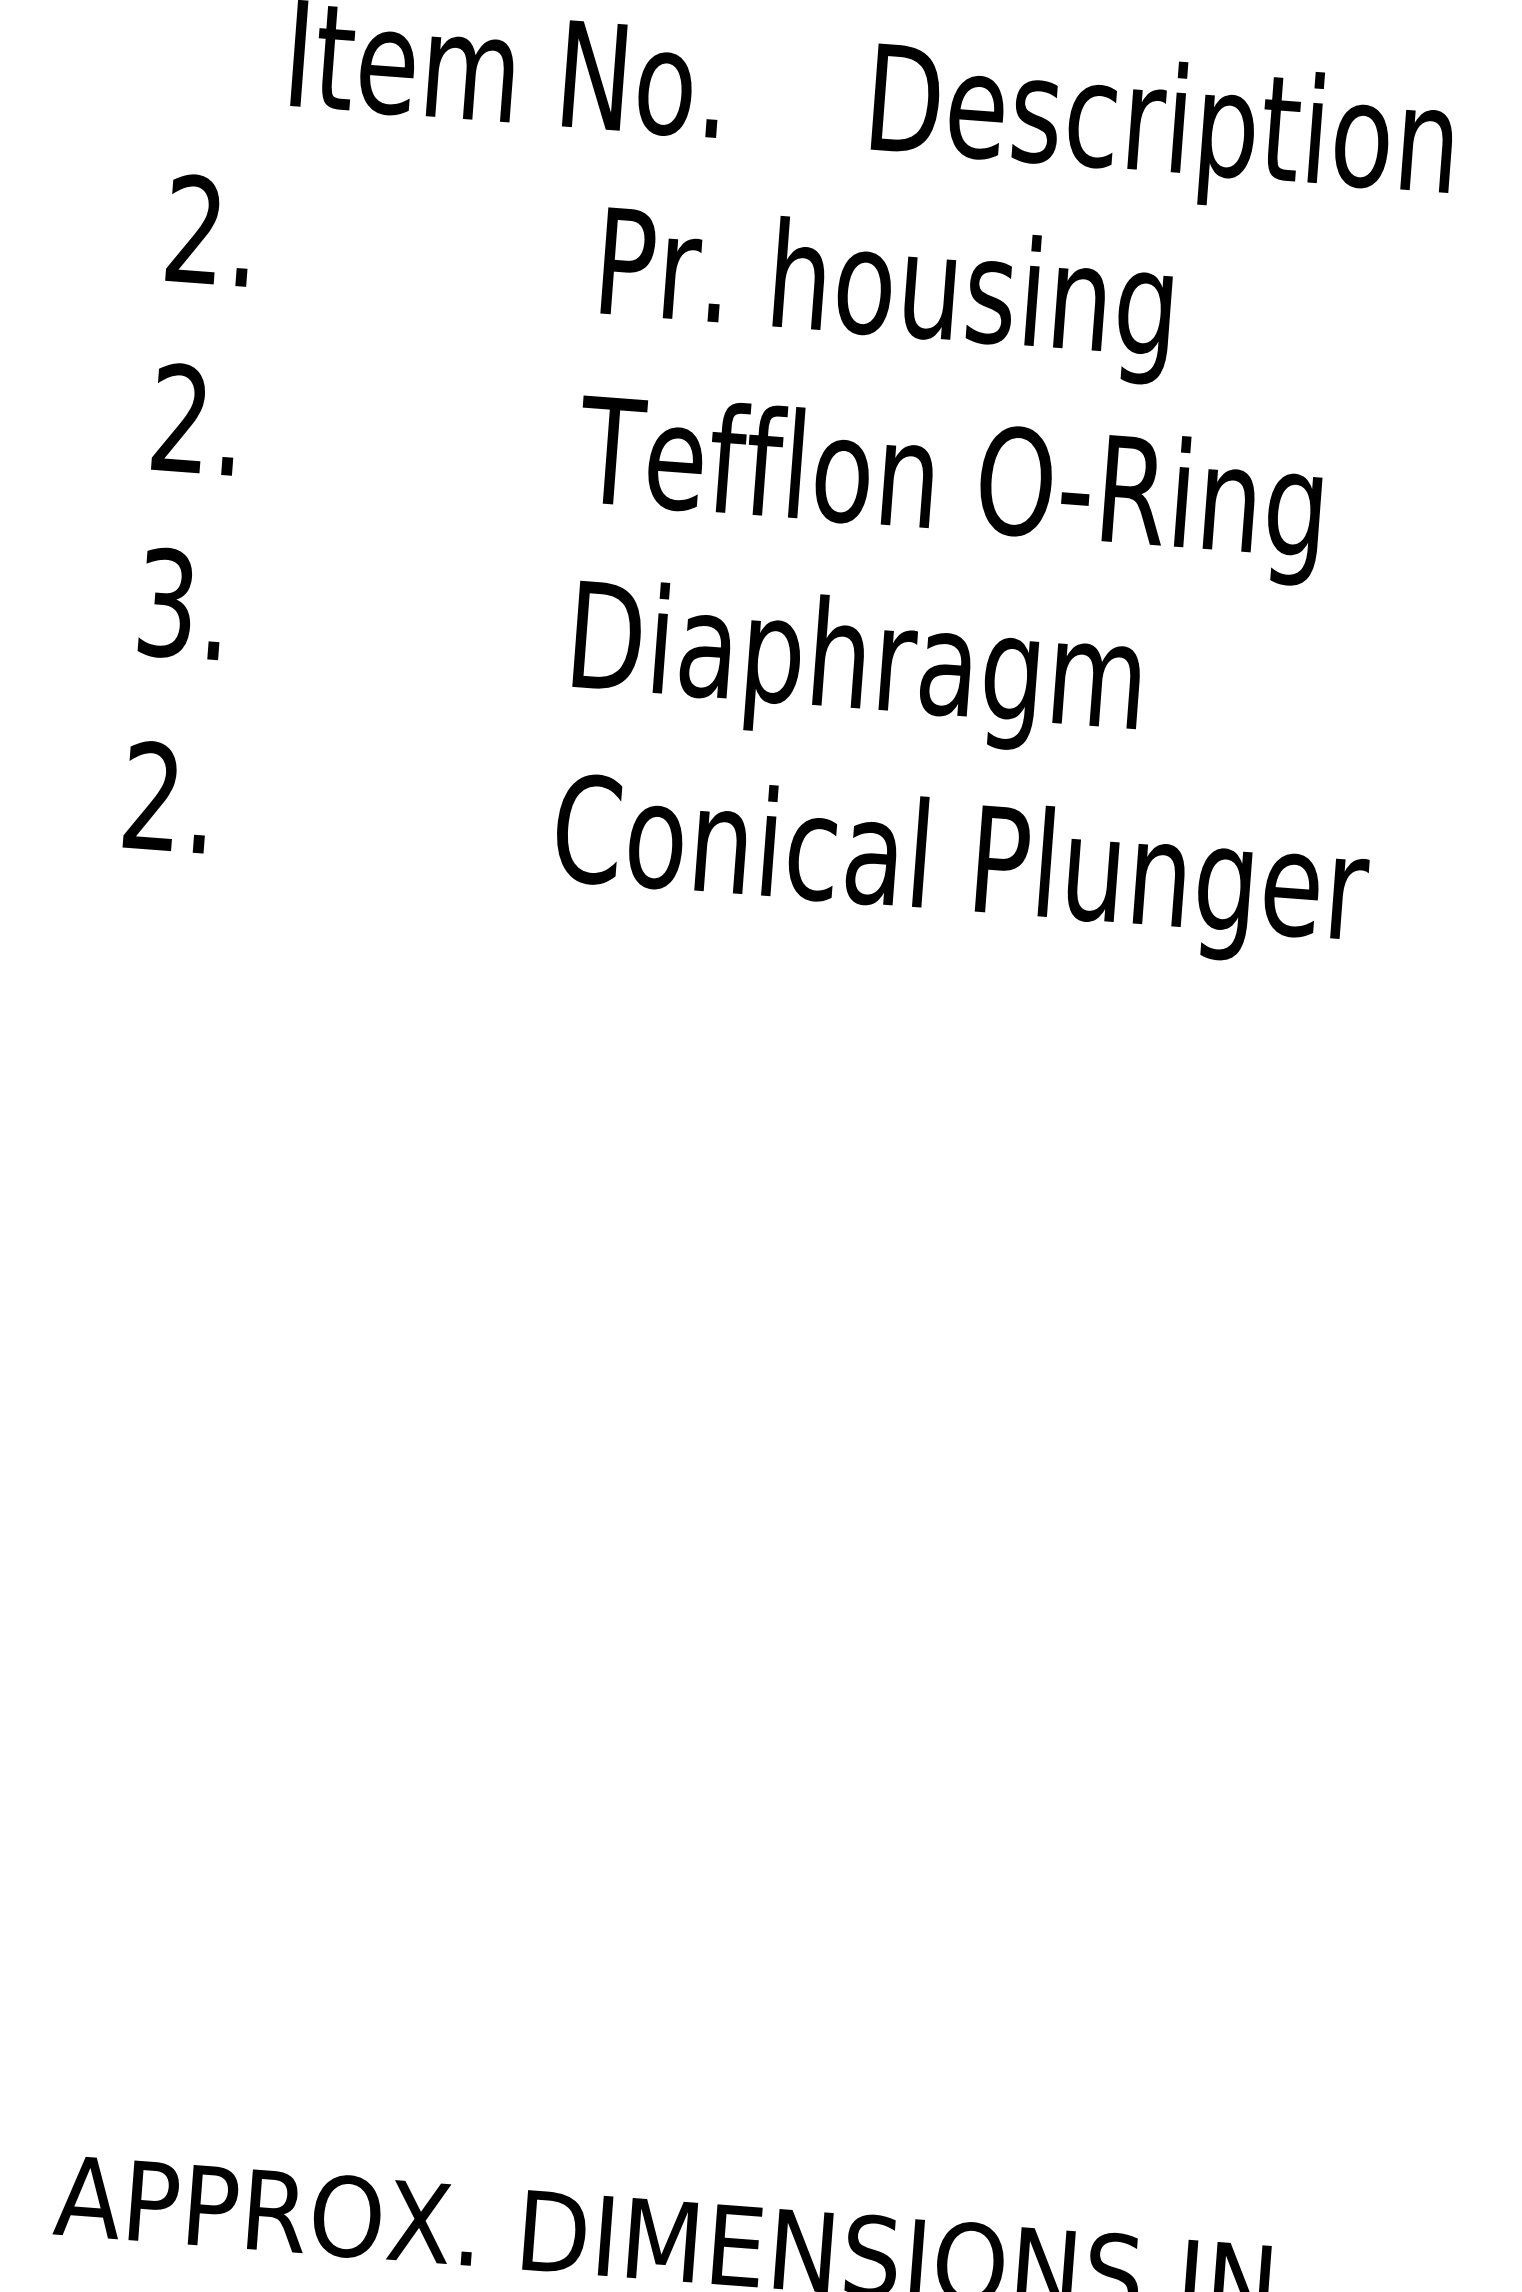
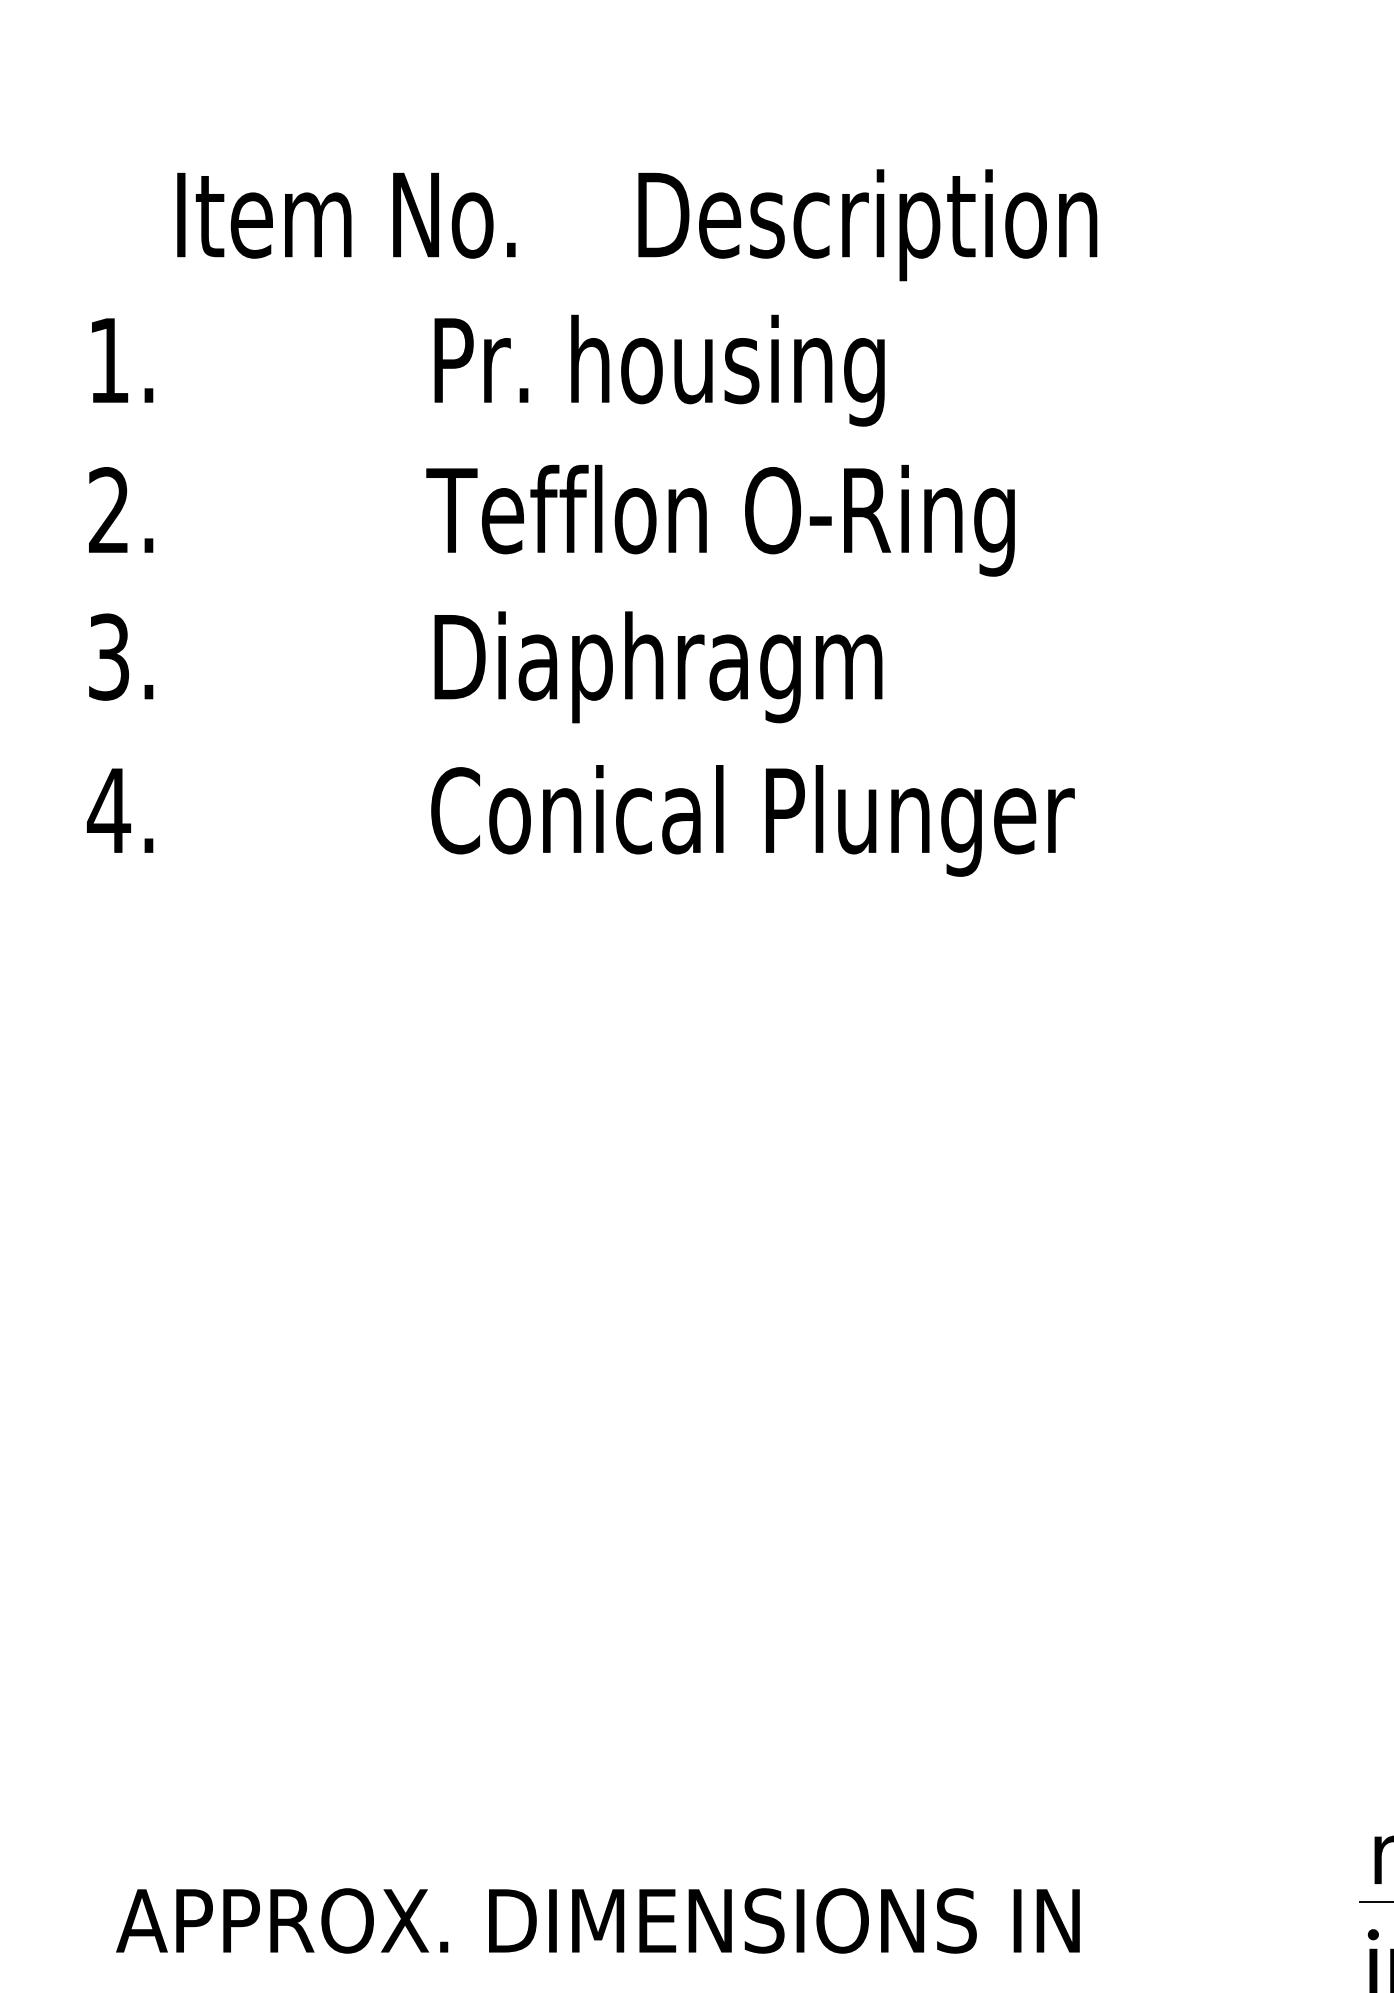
text: (193, 228) -> (108, 359), 2. -> 1.
text: (151, 794) -> (108, 809), 2. -> 4.

